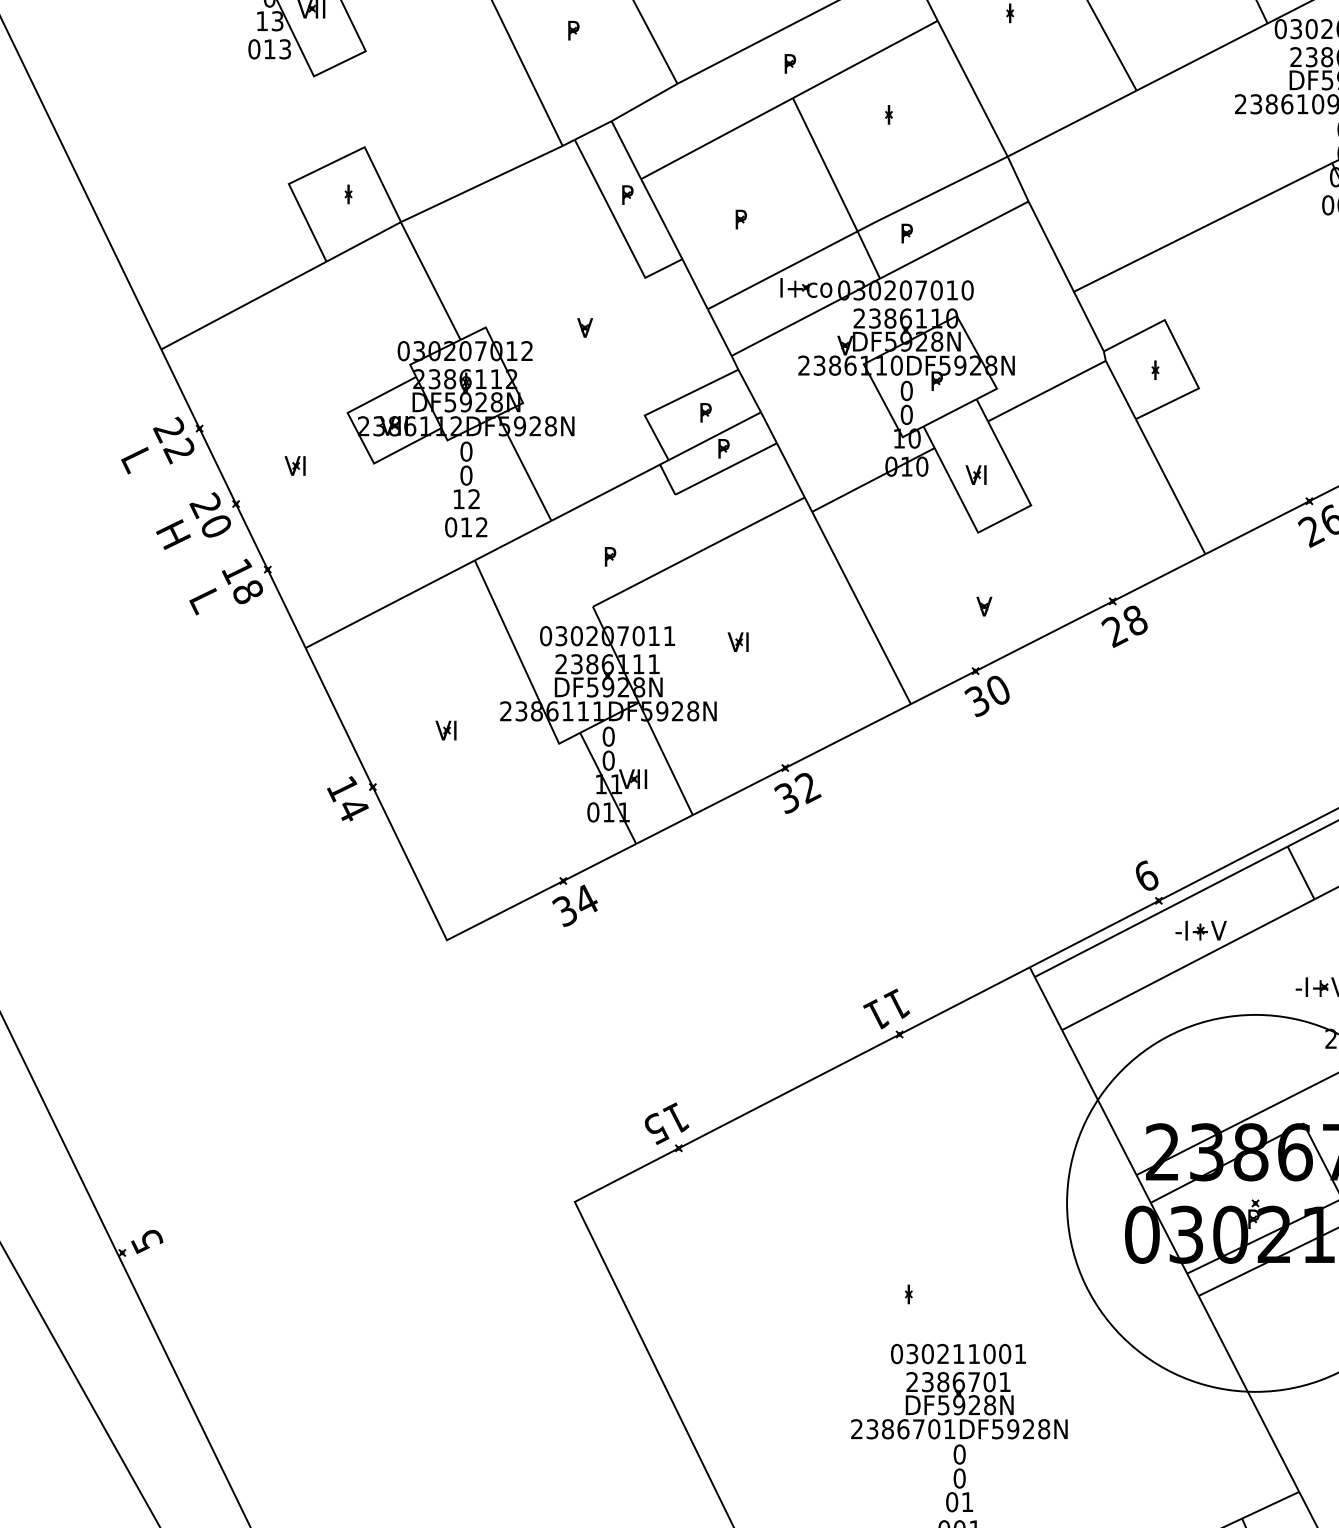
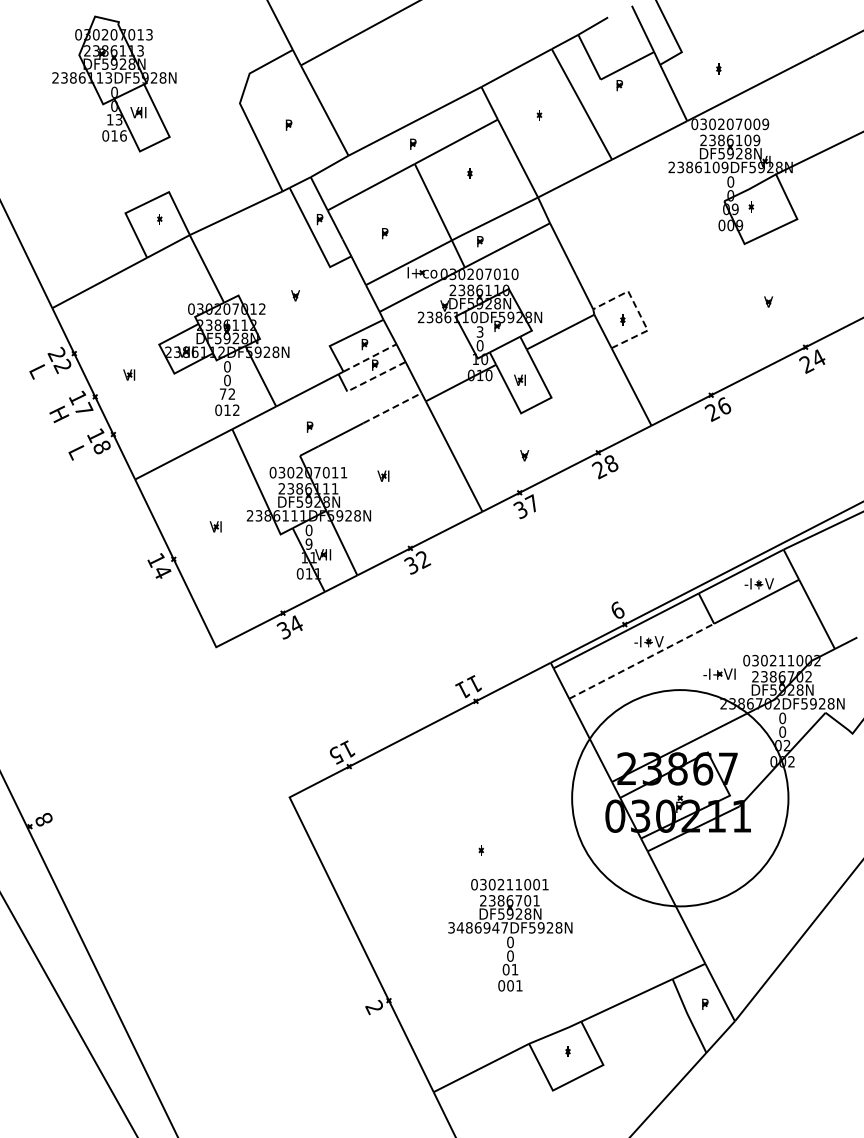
text: (285, 48) -> (123, 135), 013 -> 016
line: (1203, 228) -> (650, 238), removed
line: (1182, 353) -> (638, 310), solid -> dashed
text: (905, 390) -> (479, 331), 0 -> 3
line: (715, 437) -> (370, 358), solid -> dashed
line: (726, 468) -> (376, 376), solid -> dashed
text: (457, 498) -> (222, 393), 12 -> 72
text: (210, 515) -> (80, 403), 20 -> 17
line: (754, 524) -> (392, 408), solid -> dashed
text: (996, 689) -> (531, 503), 30 -> 37
text: (607, 759) -> (308, 543), 0 -> 9
line: (1187, 965) -> (641, 661), solid -> dashed
text: (147, 1240) -> (44, 819), 5 -> 8
text: (902, 1428) -> (477, 927), 2386701DF5928N -> 3486947DF5928N

